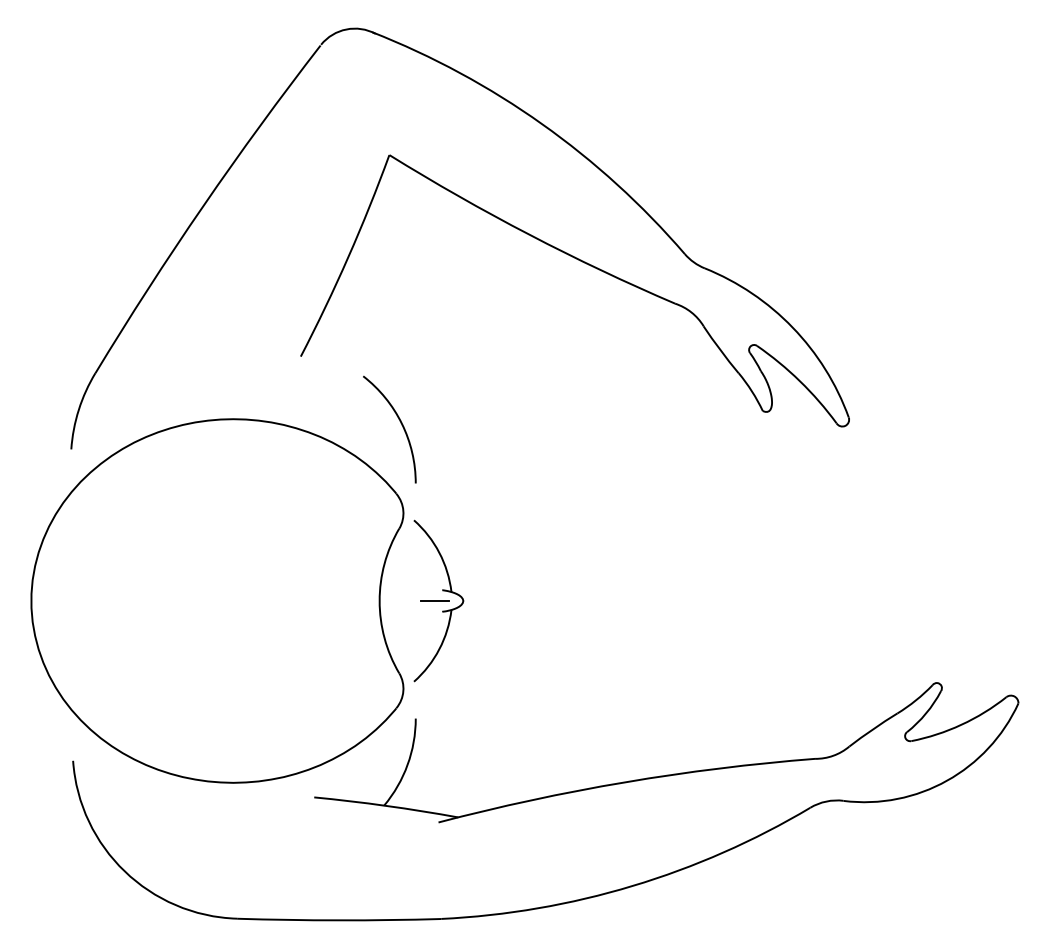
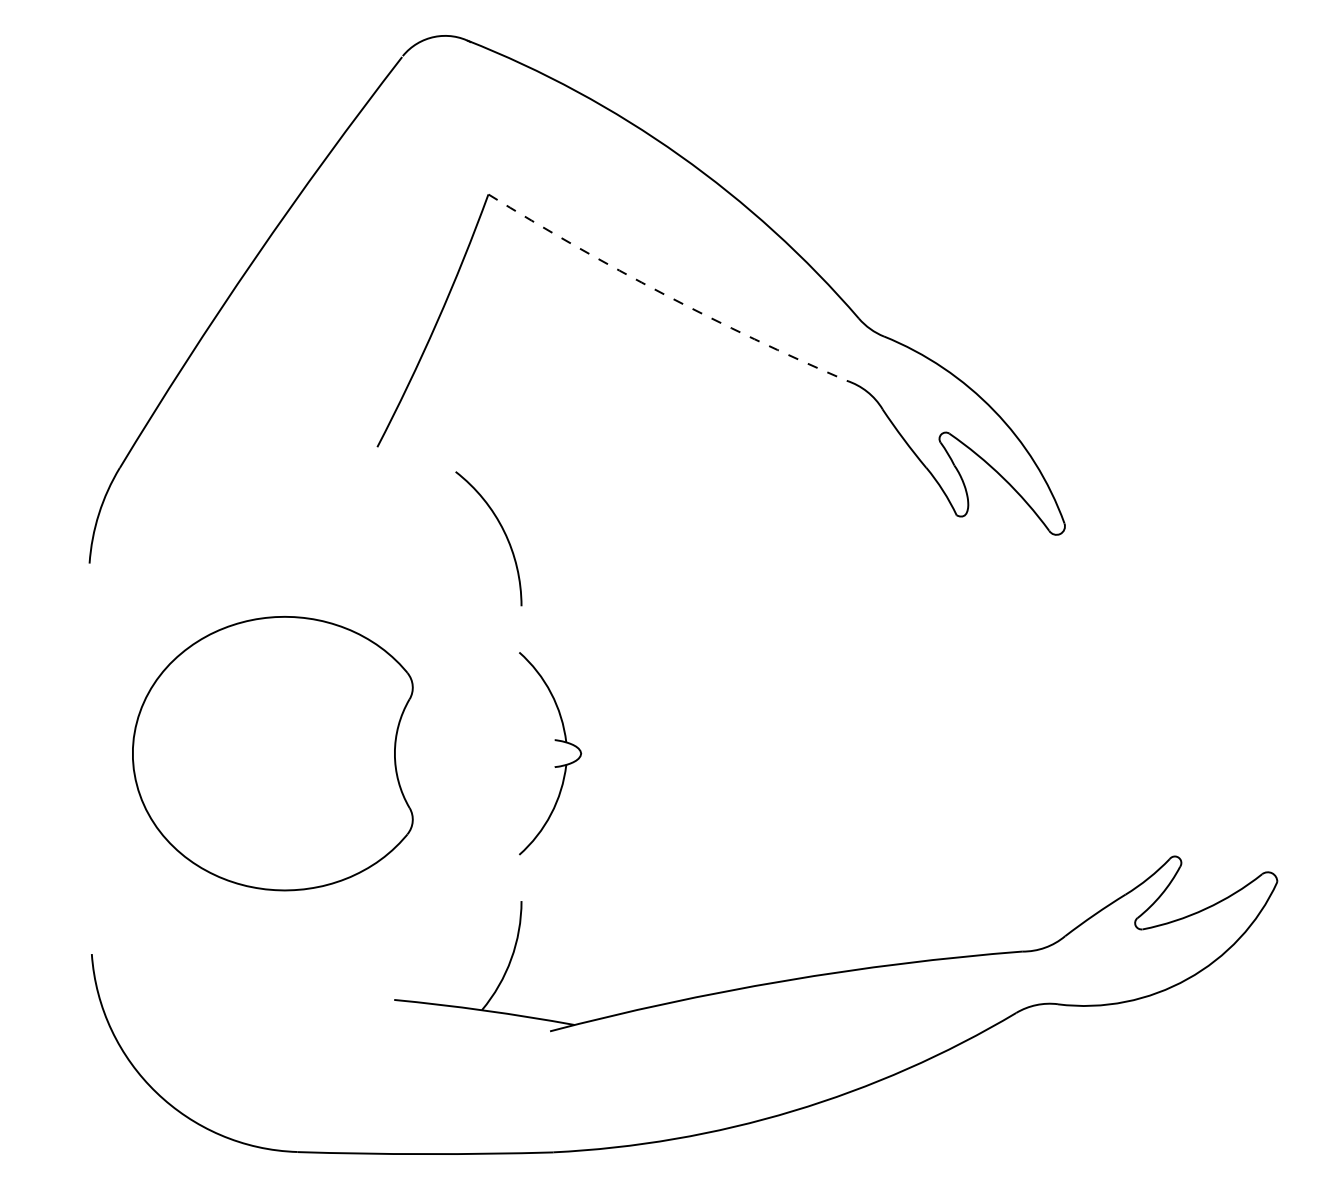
arc: (529, 234) -> (664, 294), solid -> dashed
part: (217, 600) -> (272, 753), size x0.6
line: (435, 600) -> (546, 753), removed

